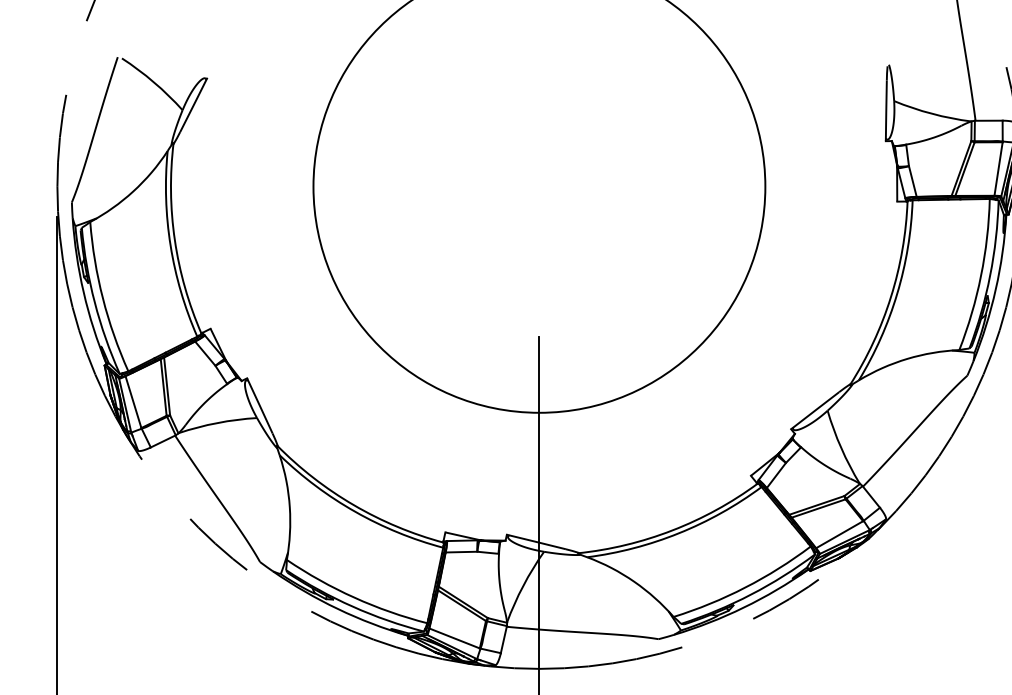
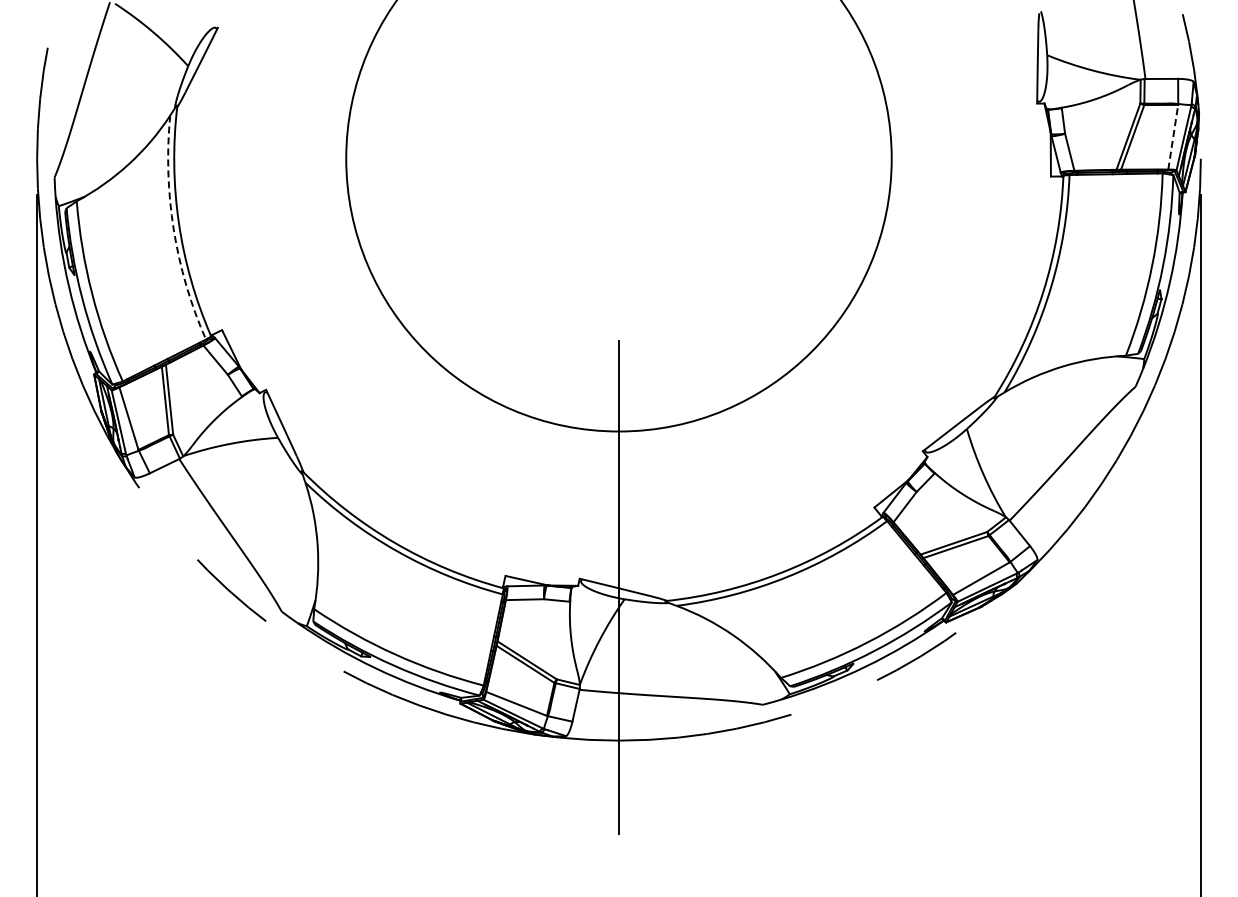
line: (998, 169) -> (1173, 137), solid -> dashed
arc: (170, 245) -> (173, 229), solid -> dashed

